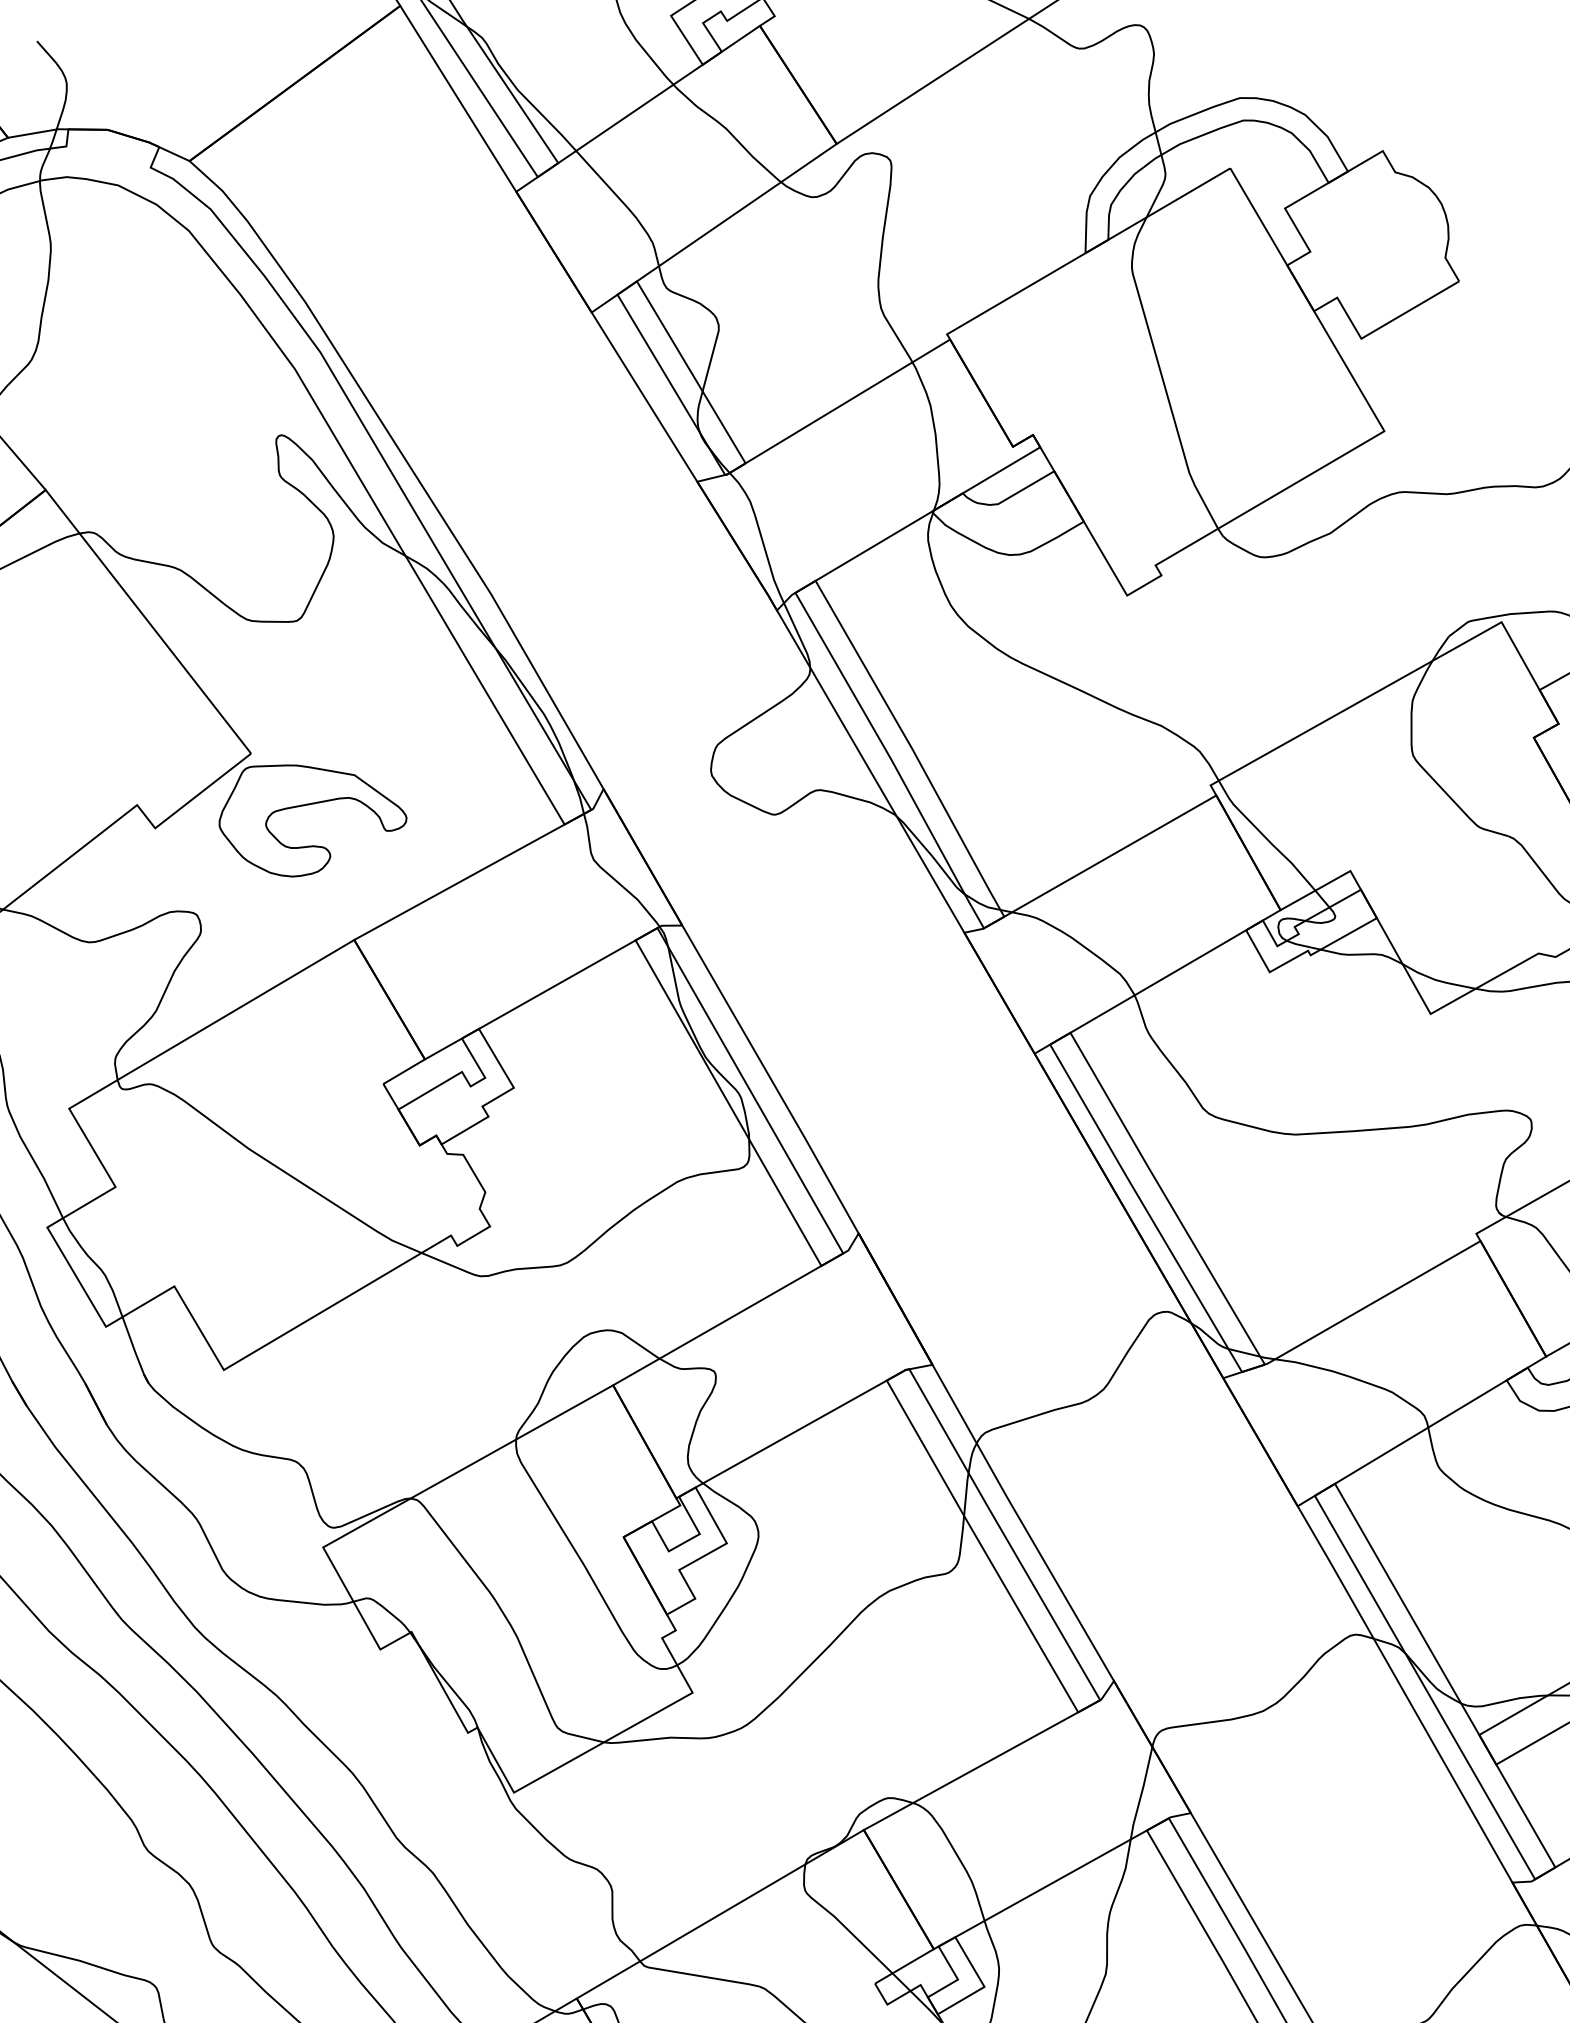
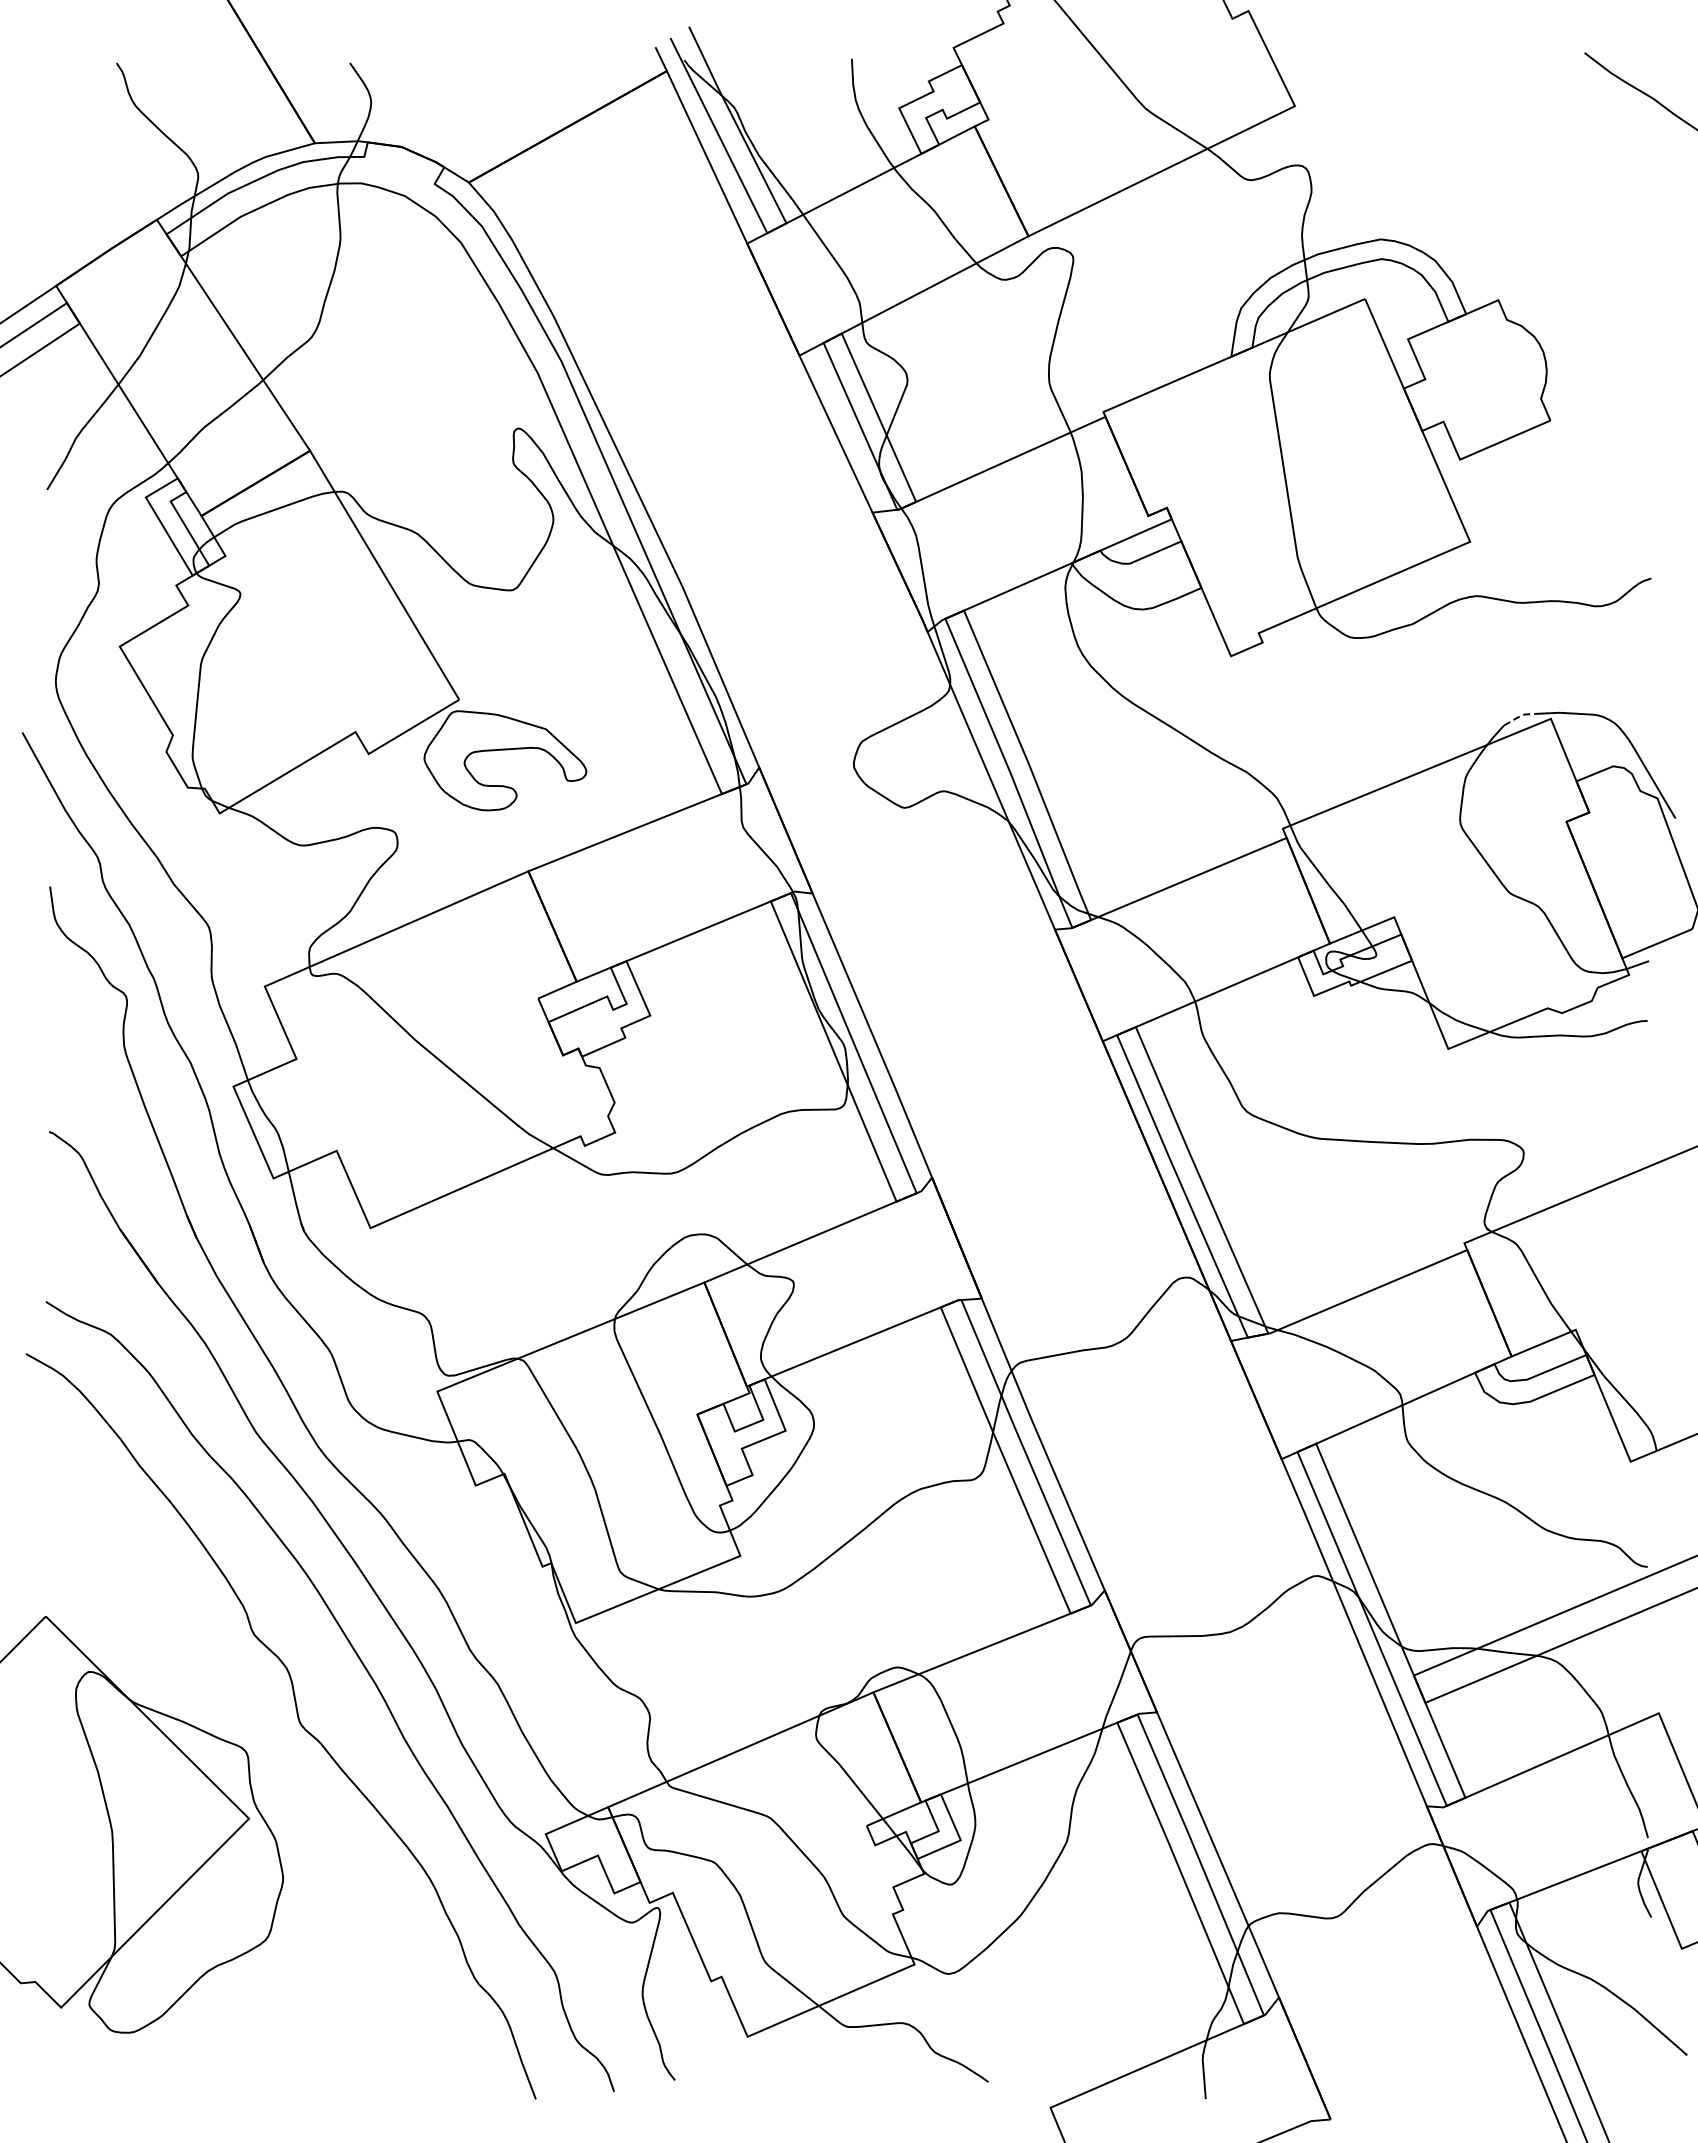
line: (1466, 623) -> (1520, 716), solid -> dashed

